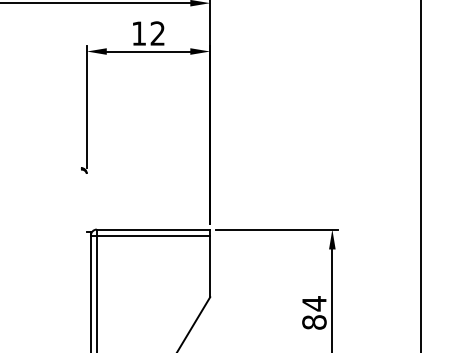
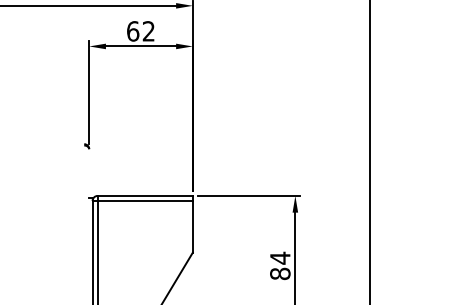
text: (139, 33) -> (133, 31), 12 -> 62

